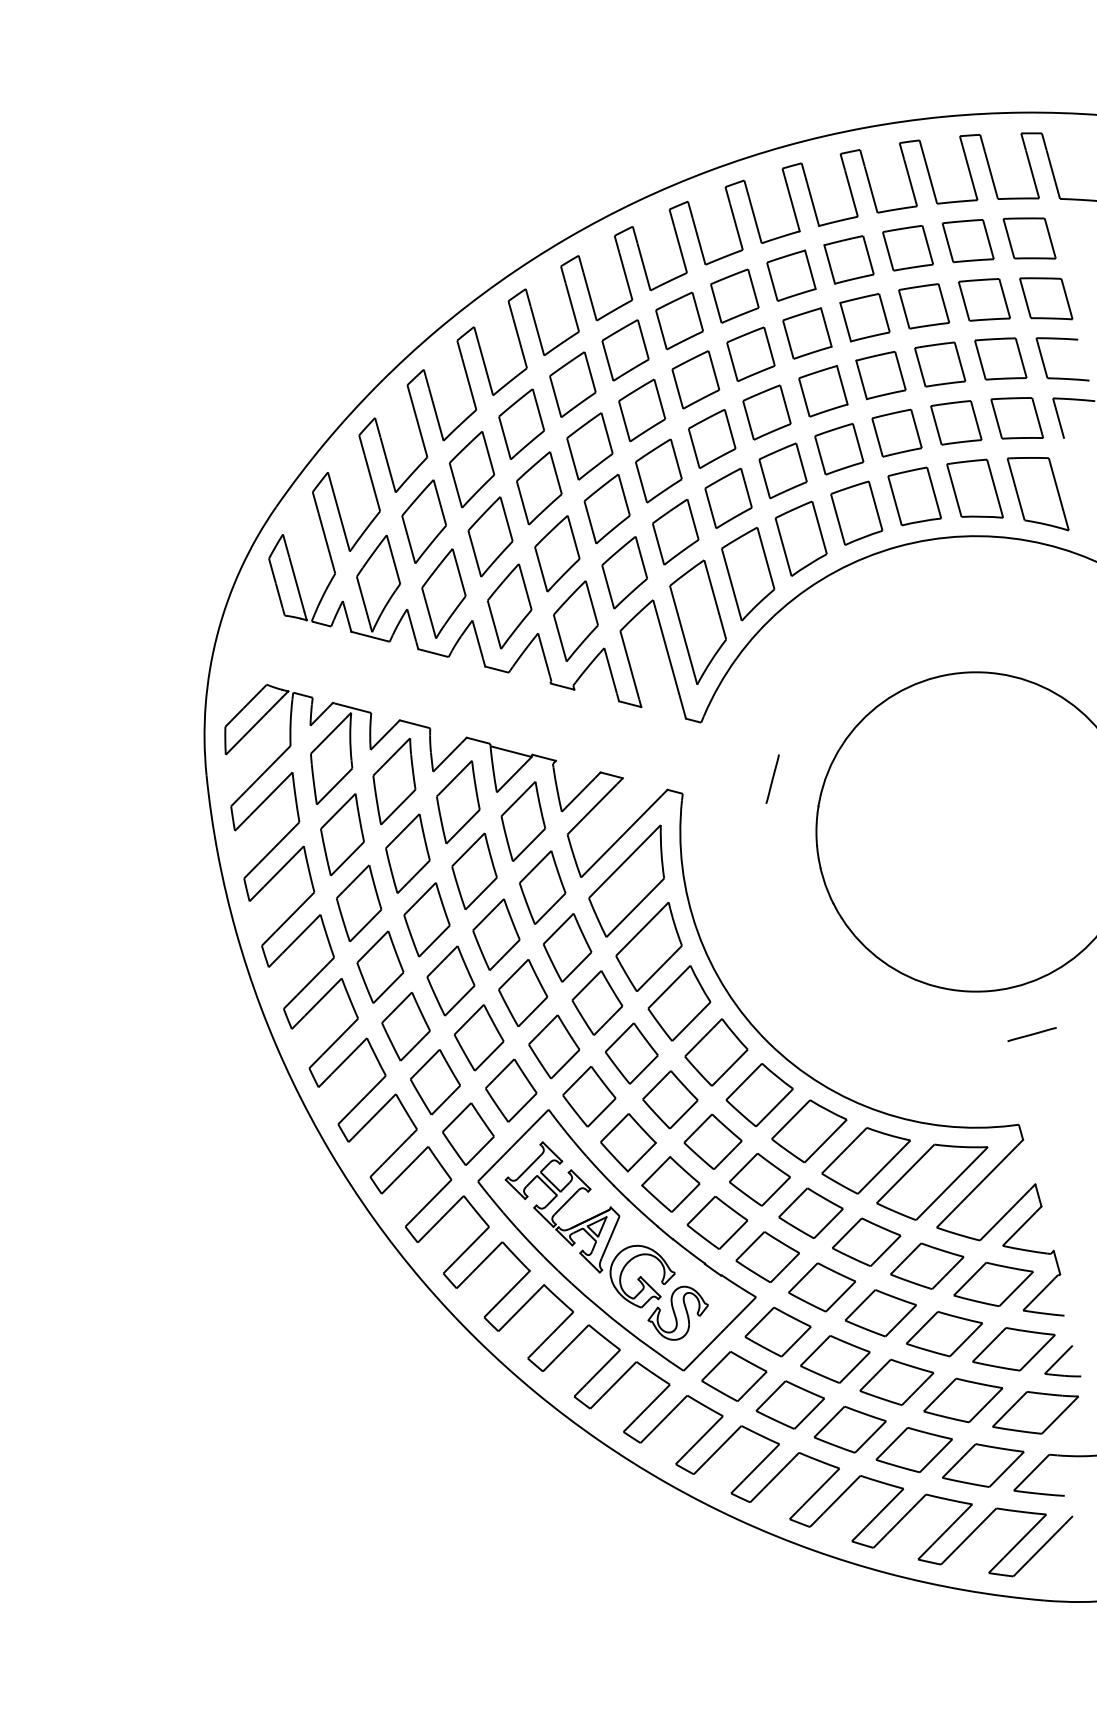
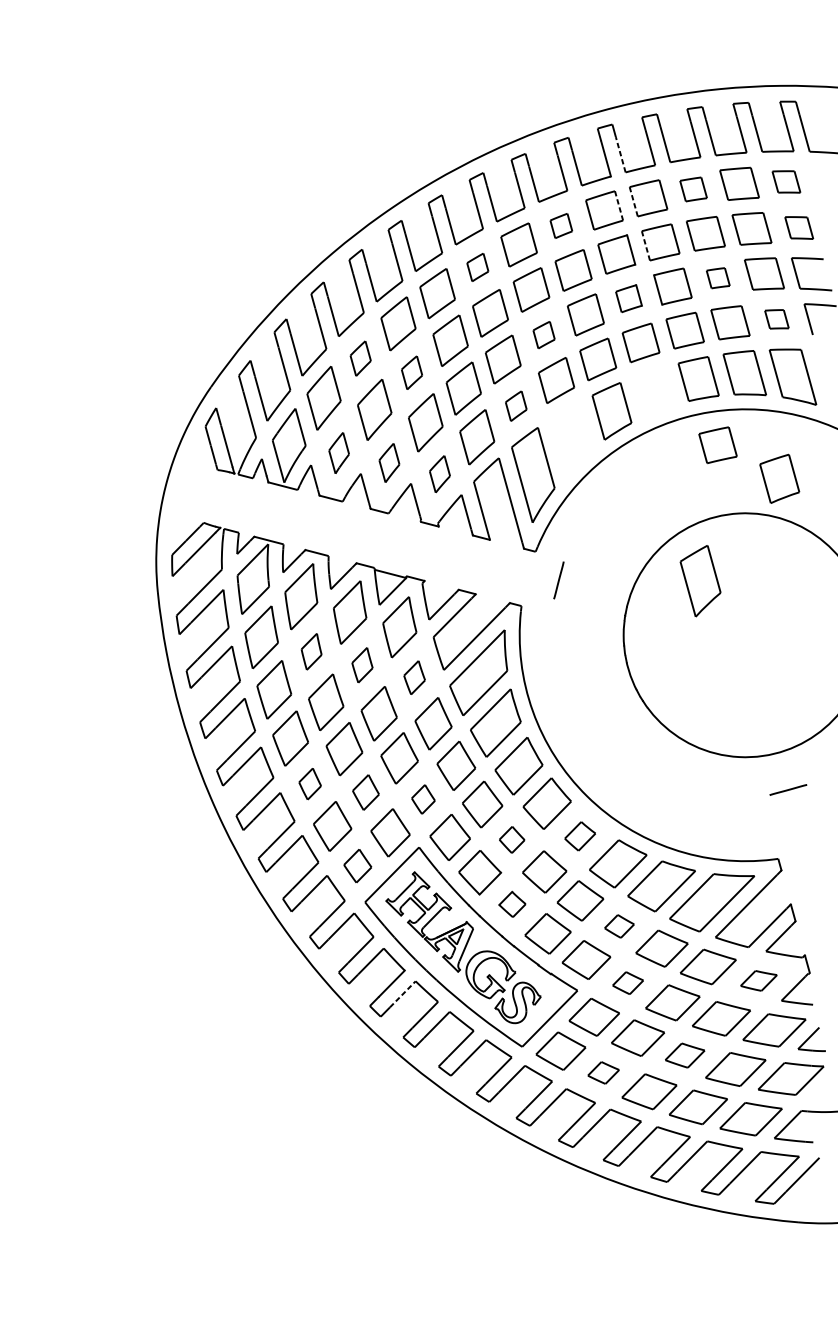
line: (812, 202) -> (620, 154), solid -> dashed
part: (1029, 238) -> (786, 181), size x0.7
part: (907, 248) -> (693, 189), size x0.7
line: (829, 264) -> (633, 201), solid -> dashed
line: (810, 269) -> (619, 205), solid -> dashed
part: (734, 295) -> (561, 225), size x0.6
part: (1046, 298) -> (799, 227), size x0.7
line: (845, 322) -> (645, 246), solid -> dashed
part: (625, 350) -> (477, 267), size x0.6
part: (940, 364) -> (718, 278), size x0.6
part: (823, 391) -> (629, 298), size x0.7
part: (1016, 418) -> (776, 319), size x0.6
part: (712, 438) -> (544, 334), size x0.6
part: (472, 469) -> (360, 358), size x0.6
part: (539, 488) -> (412, 372), size x0.6
part: (856, 512) -> (779, 478), moved
part: (675, 531) -> (516, 405), size x0.6
part: (748, 574) -> (700, 581), moved
part: (939, 582) -> (717, 444), added
part: (443, 593) -> (338, 453), size x0.6
part: (509, 606) -> (389, 463), size x0.6
part: (575, 620) -> (439, 473), size x0.6
line: (772, 778) -> (558, 579), moved
part: (407, 853) -> (311, 651), size x0.6
part: (474, 870) -> (362, 664), size x0.6
part: (542, 887) -> (414, 677), size x0.6
part: (405, 1026) -> (309, 783), size x0.6
part: (478, 1037) -> (365, 792), size x0.7
part: (554, 1046) -> (423, 799), size x0.6
part: (759, 1095) -> (580, 836), size x0.6
part: (670, 1099) -> (512, 839), size x0.6
part: (468, 1133) -> (357, 865), size x0.7
part: (670, 1184) -> (512, 904), size x0.6
part: (810, 1212) -> (619, 925), size x0.6
part: (993, 1284) -> (758, 980), size x0.6
part: (822, 1287) -> (628, 983), size x0.6
line: (527, 1302) -> (402, 994), solid -> dashed
part: (896, 1381) -> (684, 1055), size x0.7
part: (789, 1404) -> (603, 1072), size x0.6

